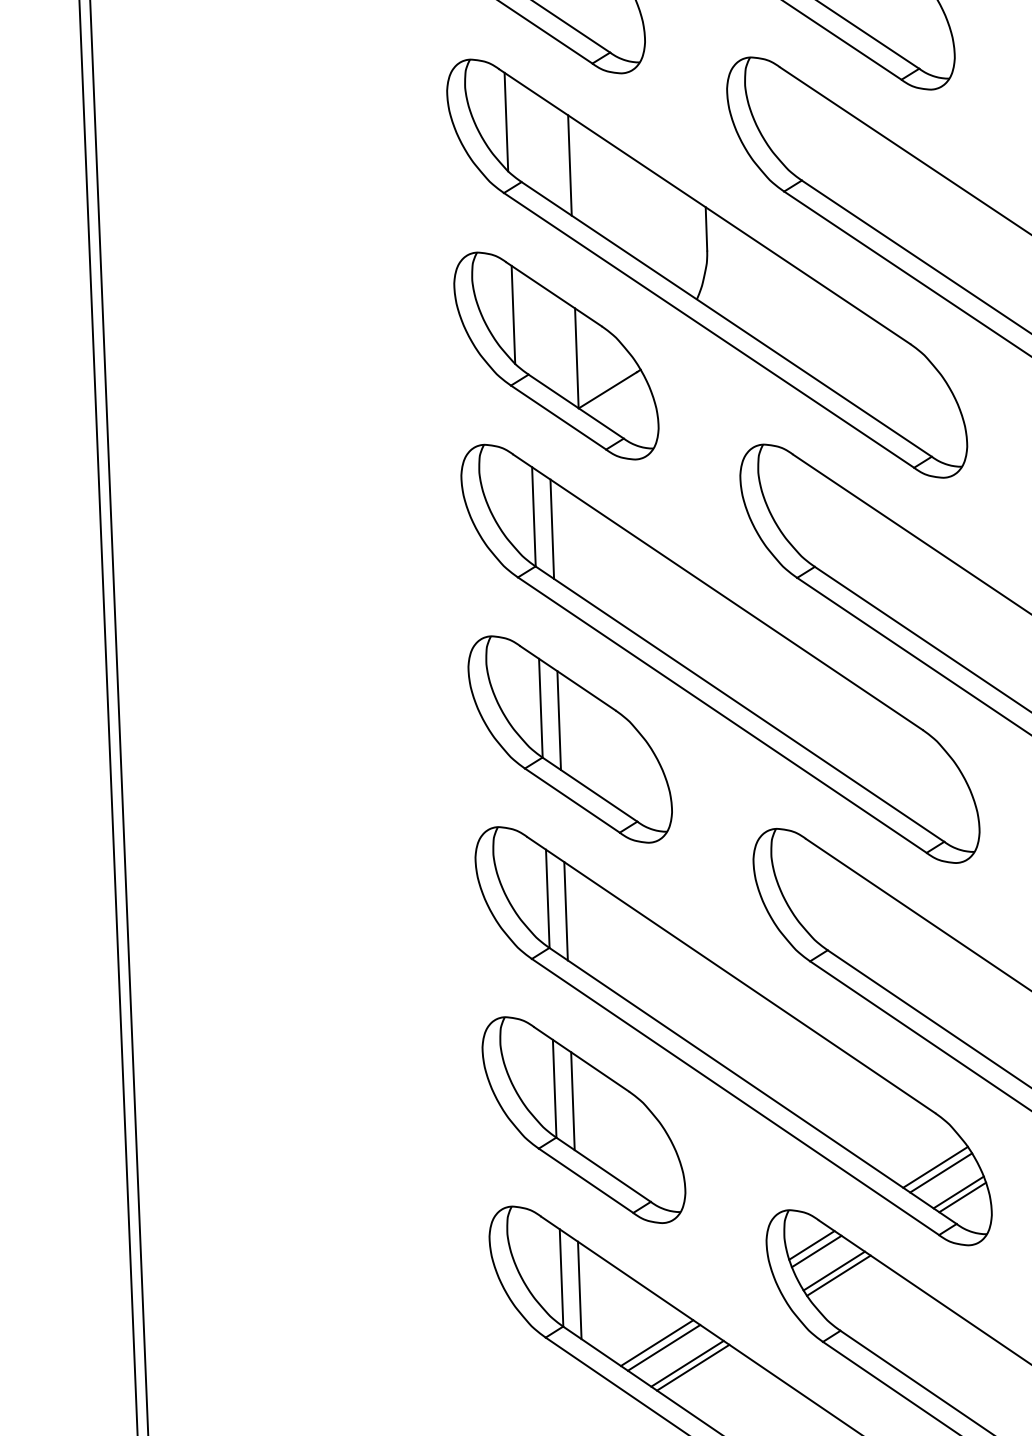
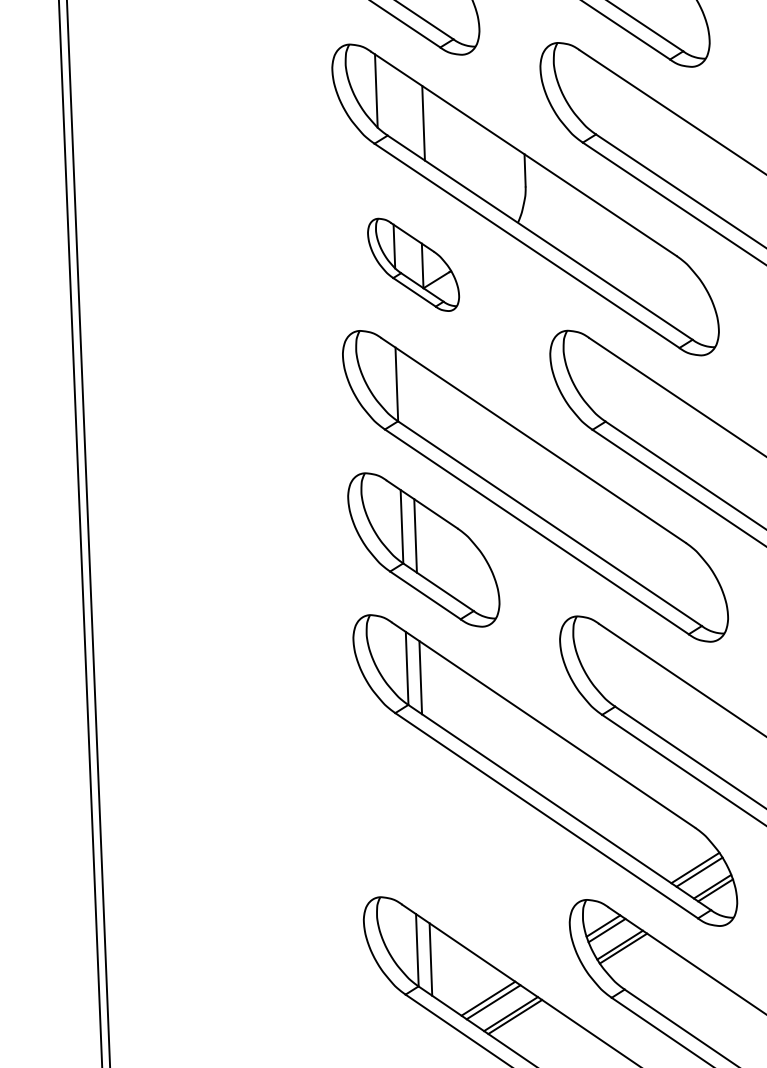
part: (556, 355) -> (413, 264), size x0.6
line: (552, 528) -> (410, 393), removed
part: (583, 1119) -> (433, 832), removed

